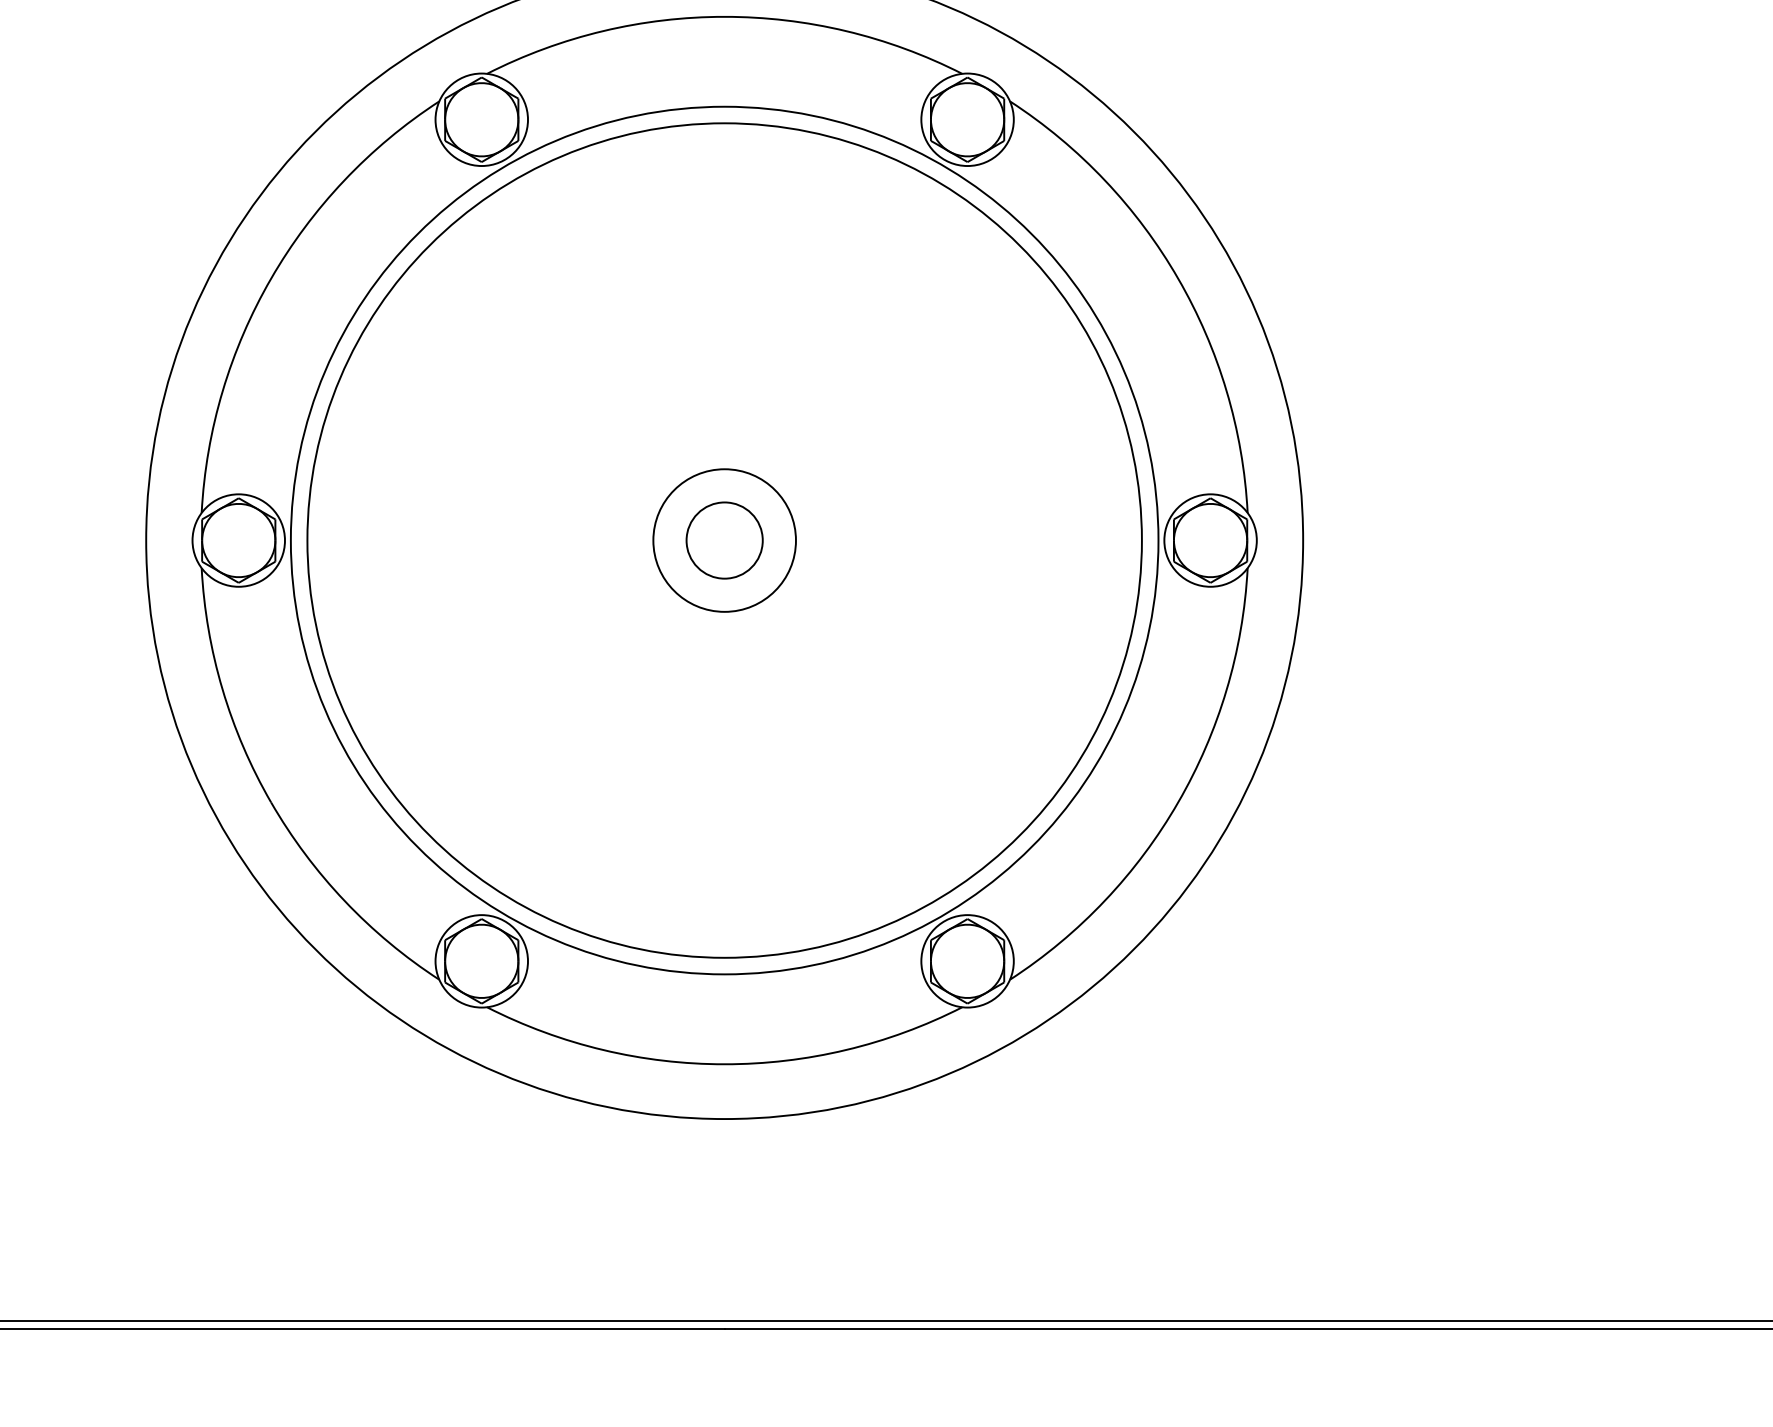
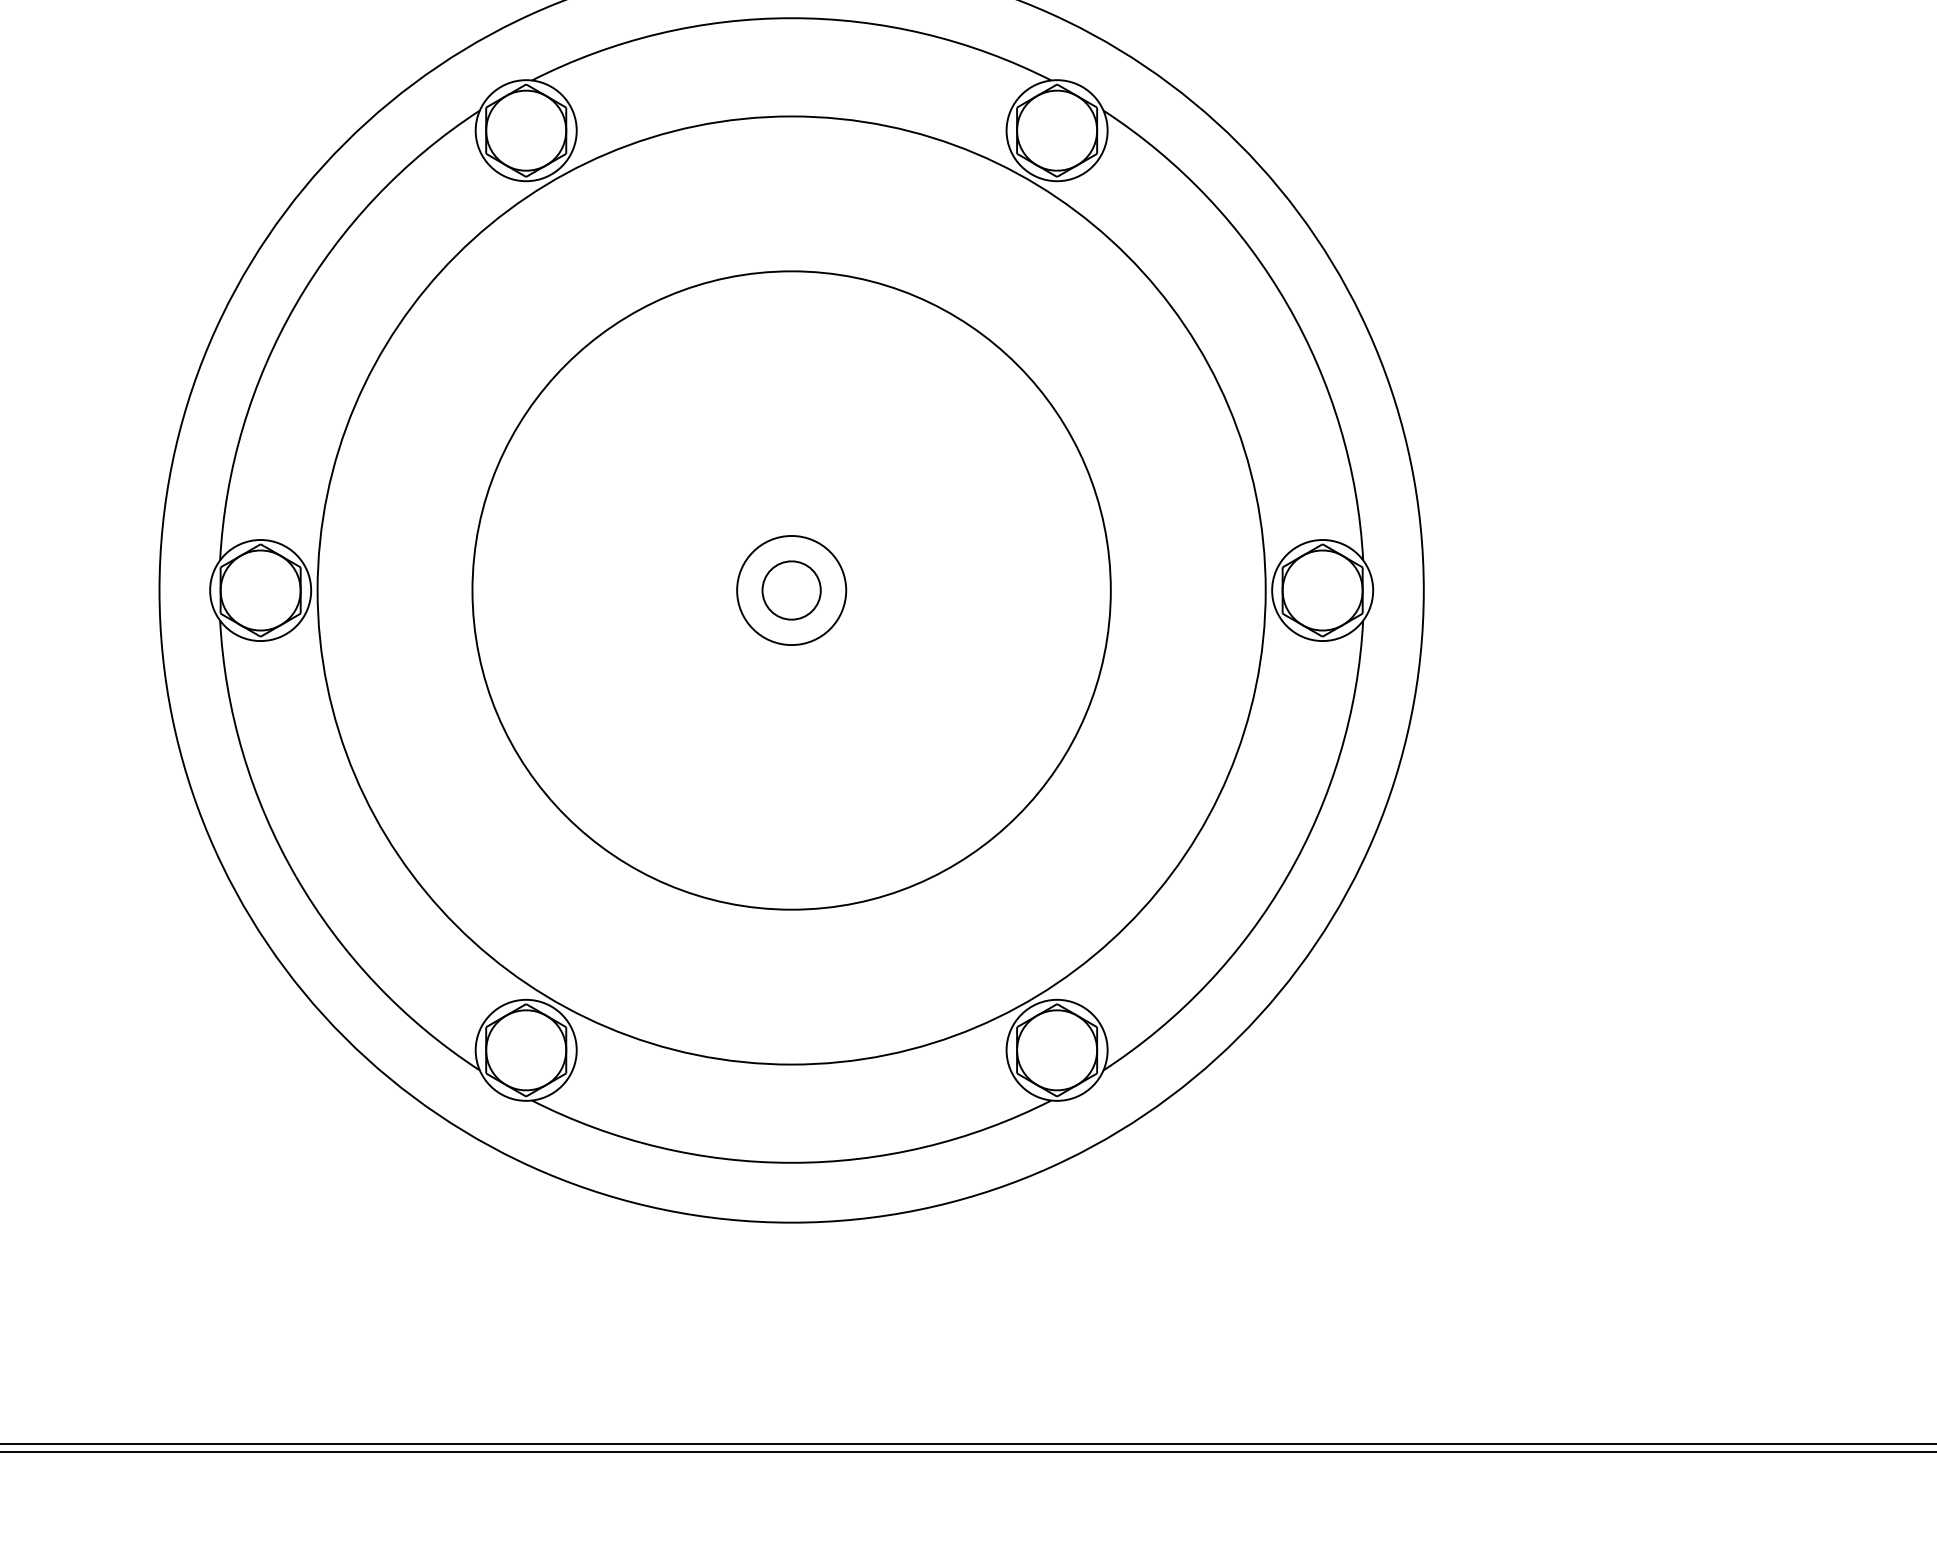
circle: (724, 540) -> (791, 590), size x0.7
circle: (724, 540) -> (791, 590), size x0.7
circle: (724, 540) -> (791, 590), size x0.7

